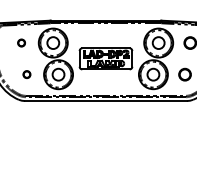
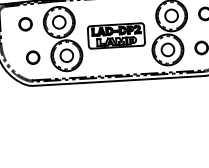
part: (21, 42) -> (25, 23), size x1.67
part: (26, 74) -> (32, 57), size x1.67

